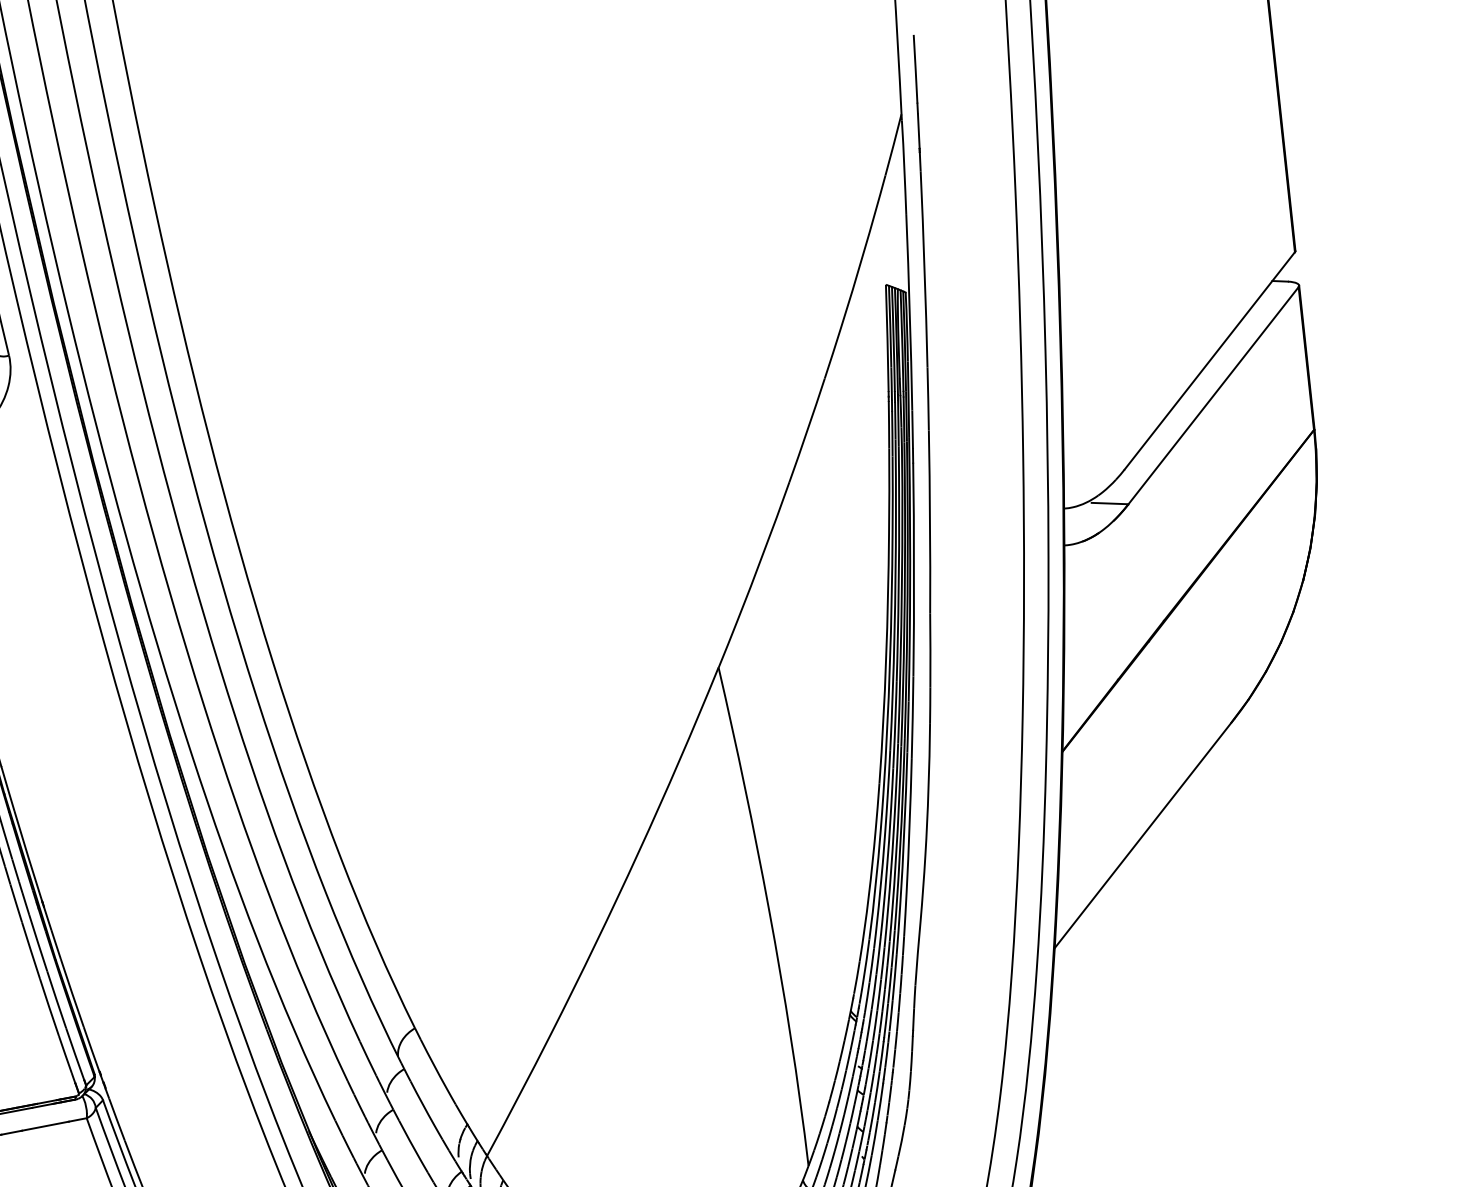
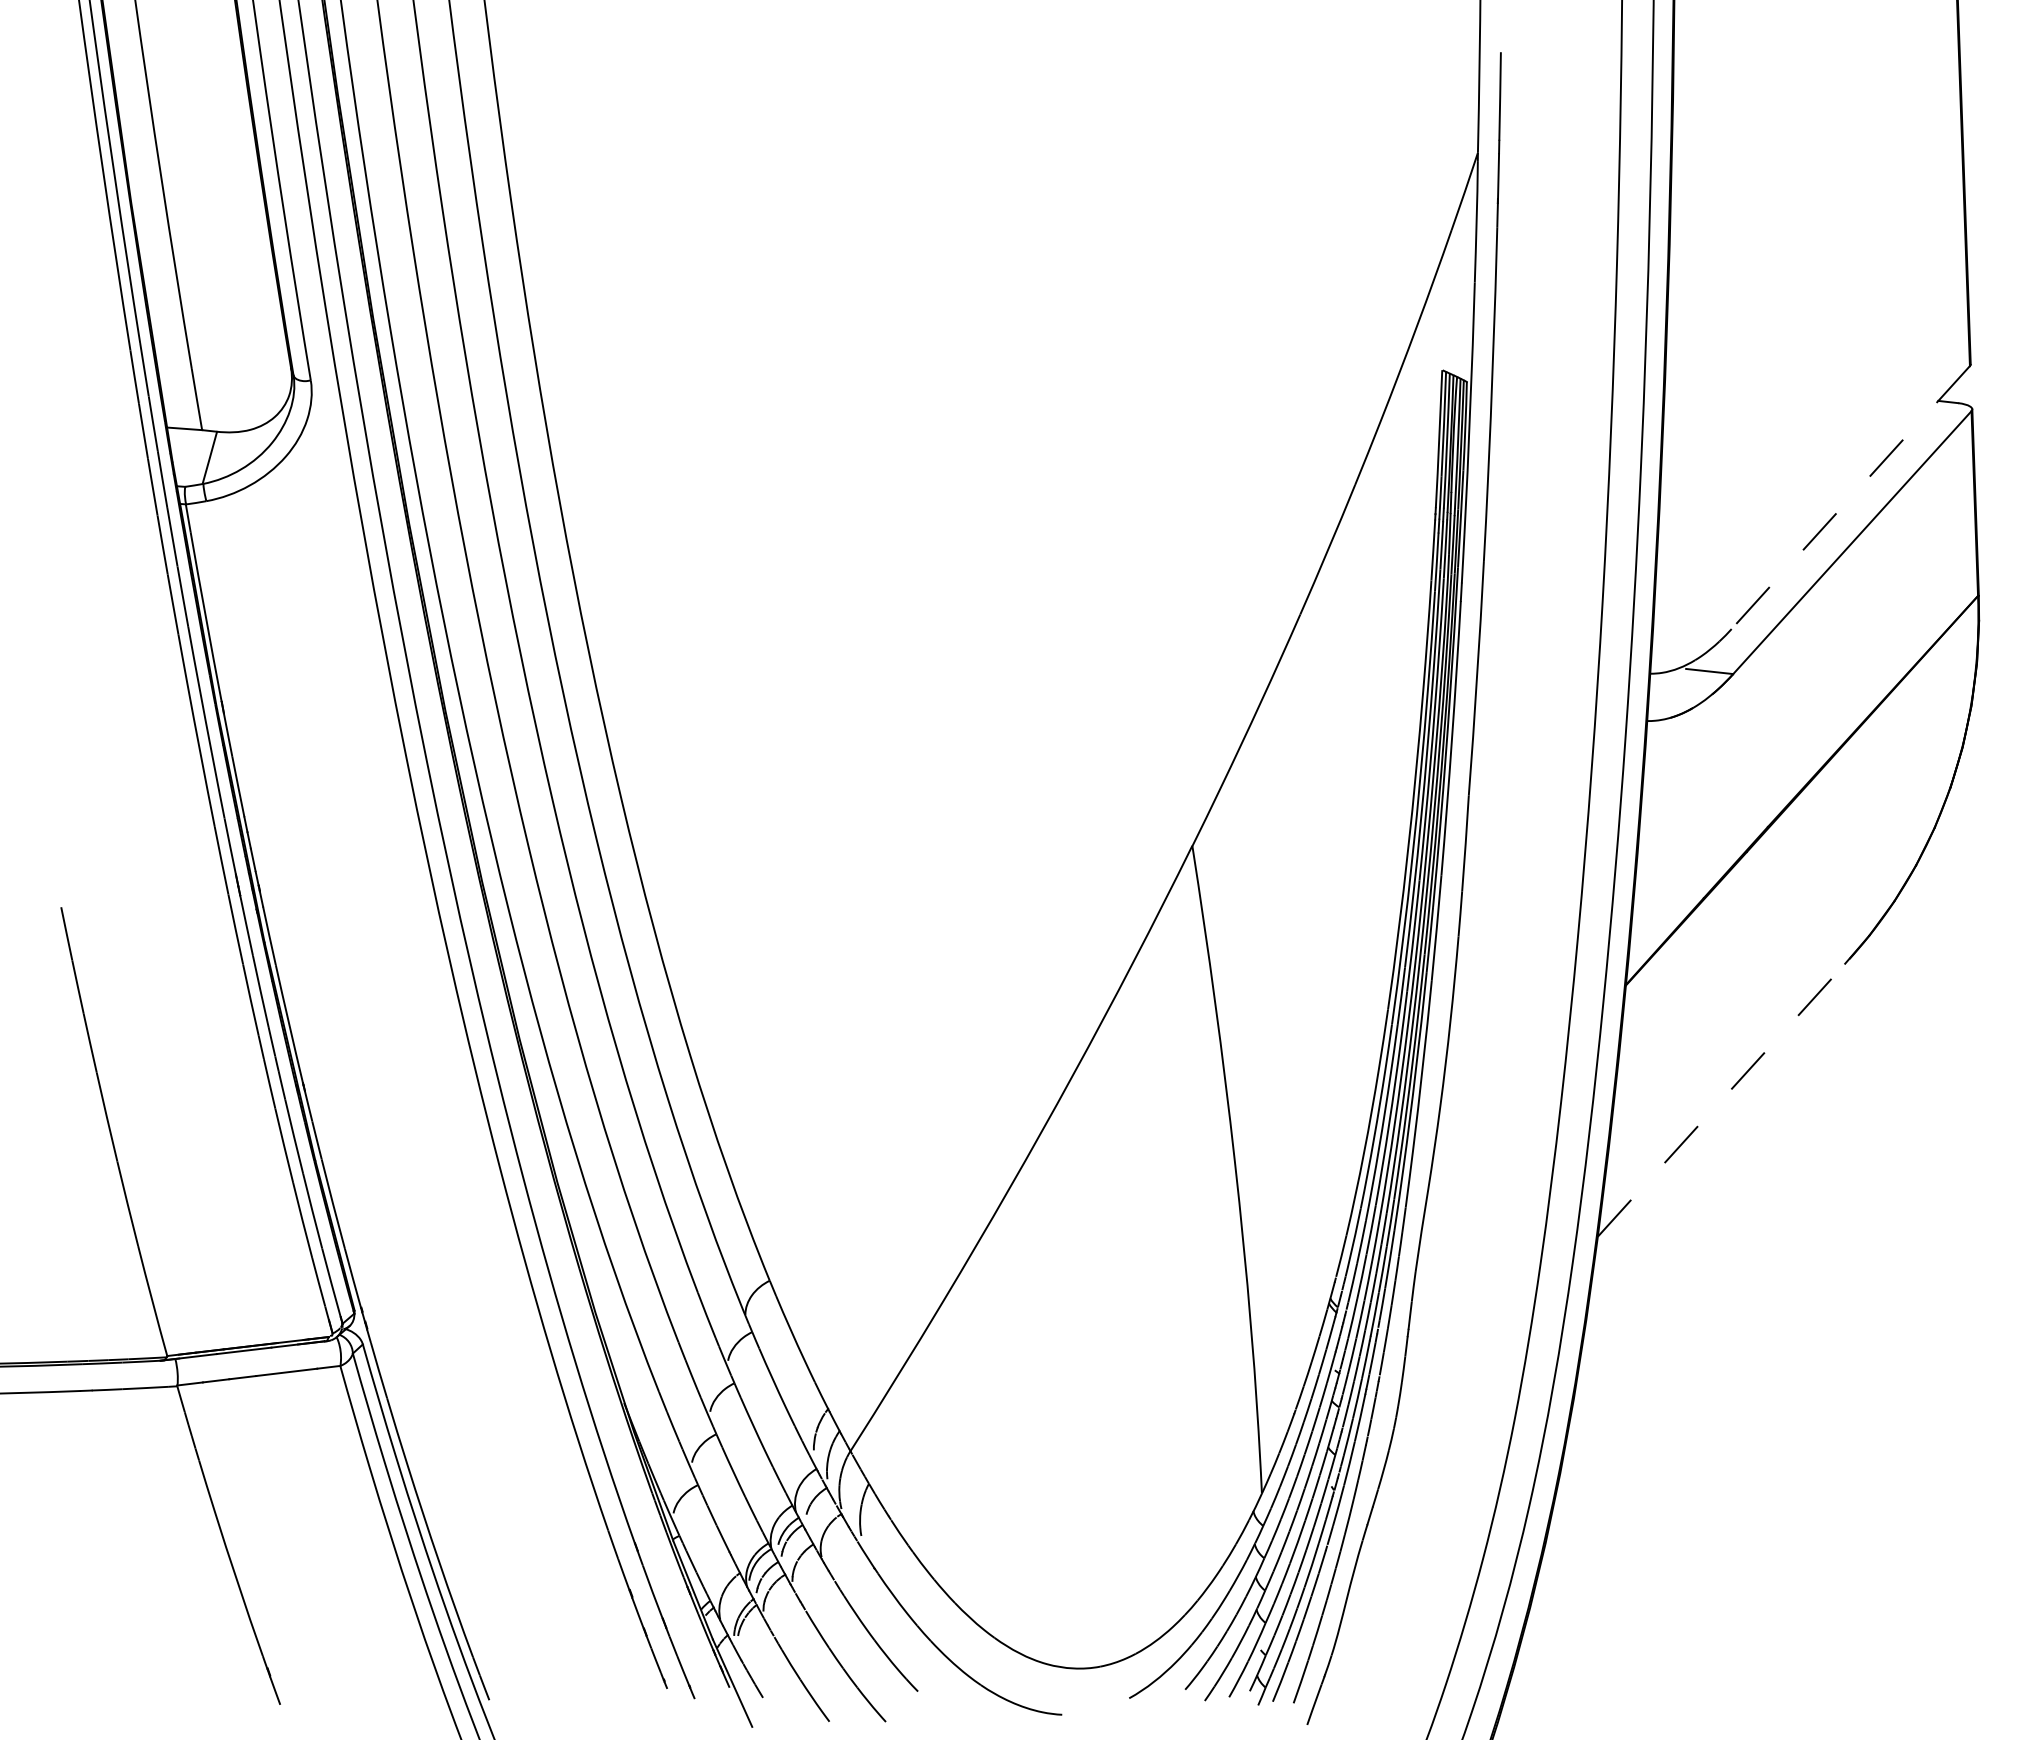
line: (1209, 360) -> (1850, 497), solid -> dashed
line: (1145, 833) -> (1724, 1097), solid -> dashed

